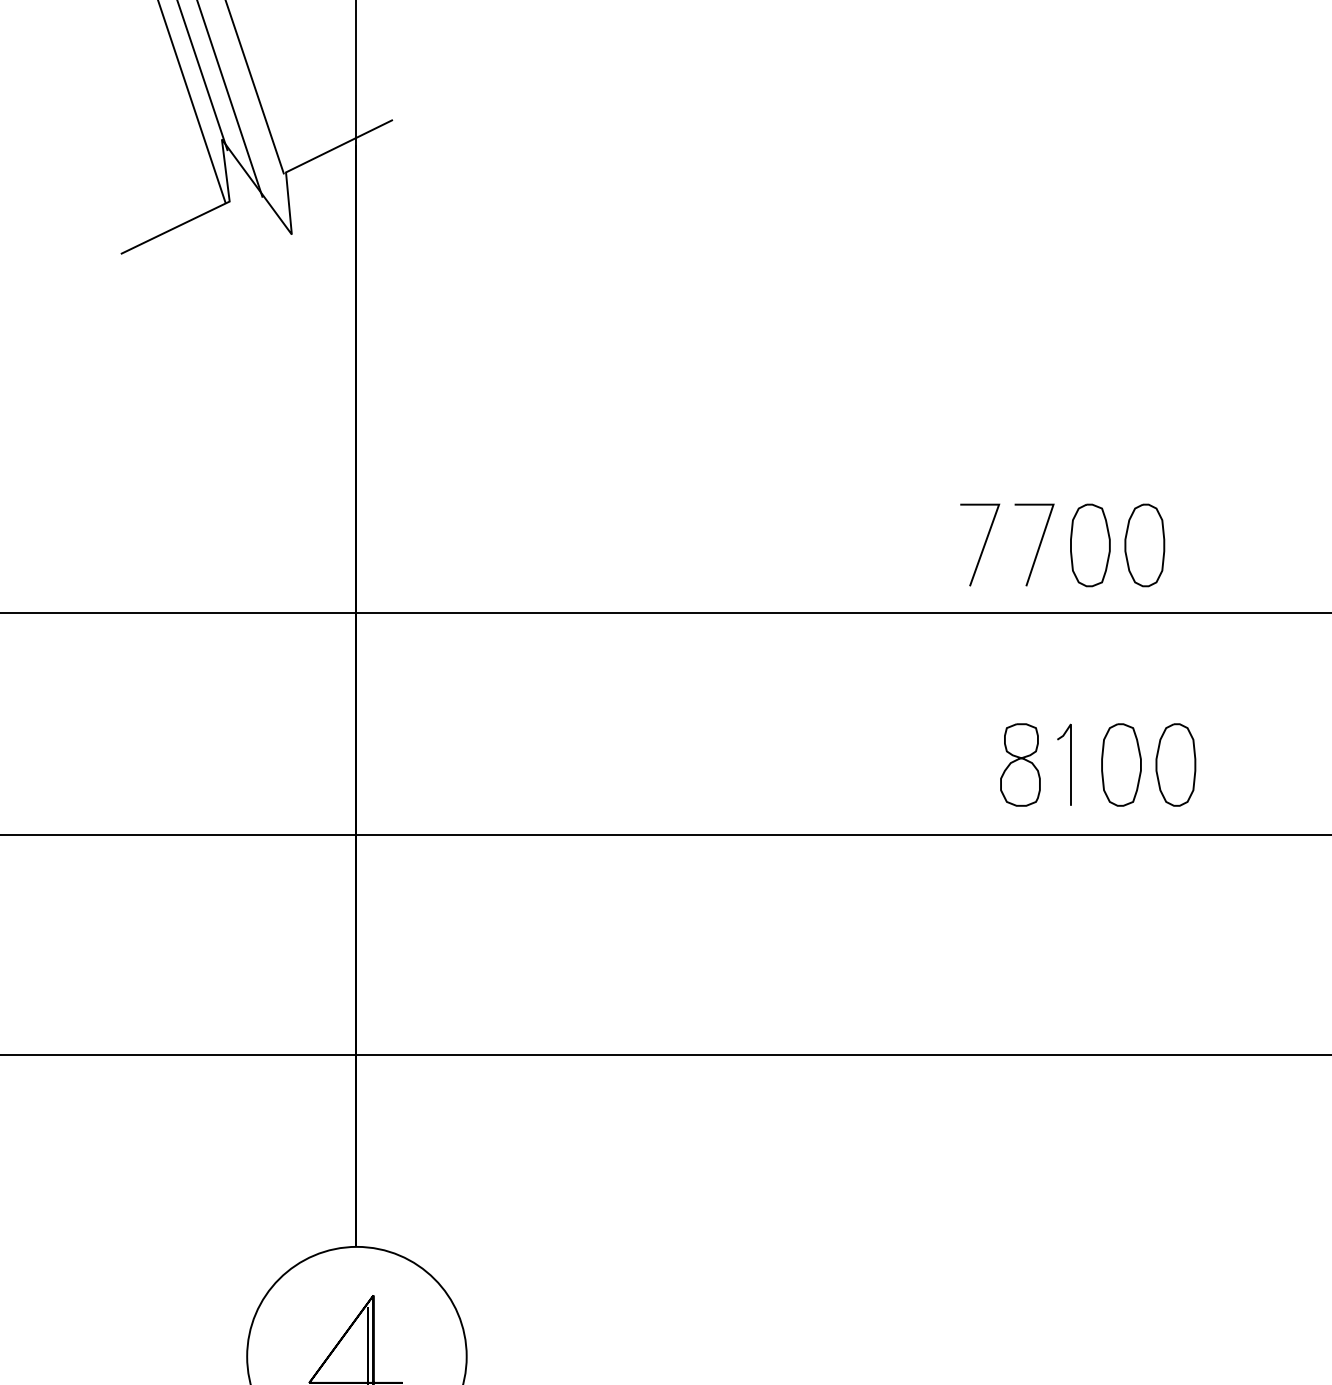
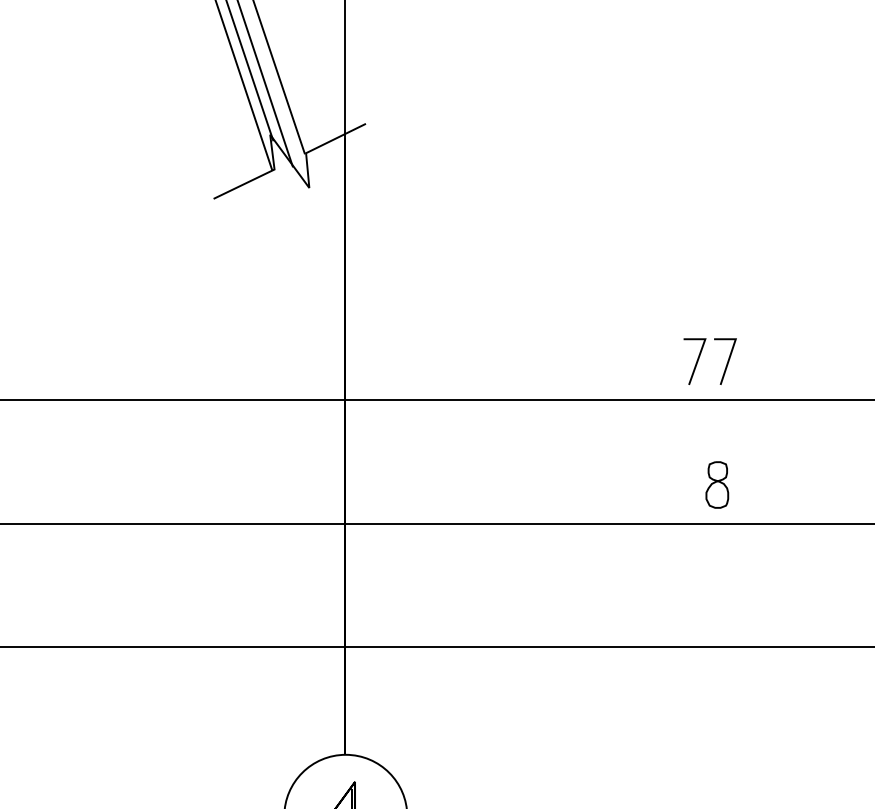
part: (1117, 544) -> (771, 361), removed
line: (1069, 764) -> (744, 484), removed
part: (1149, 764) -> (789, 484), removed

